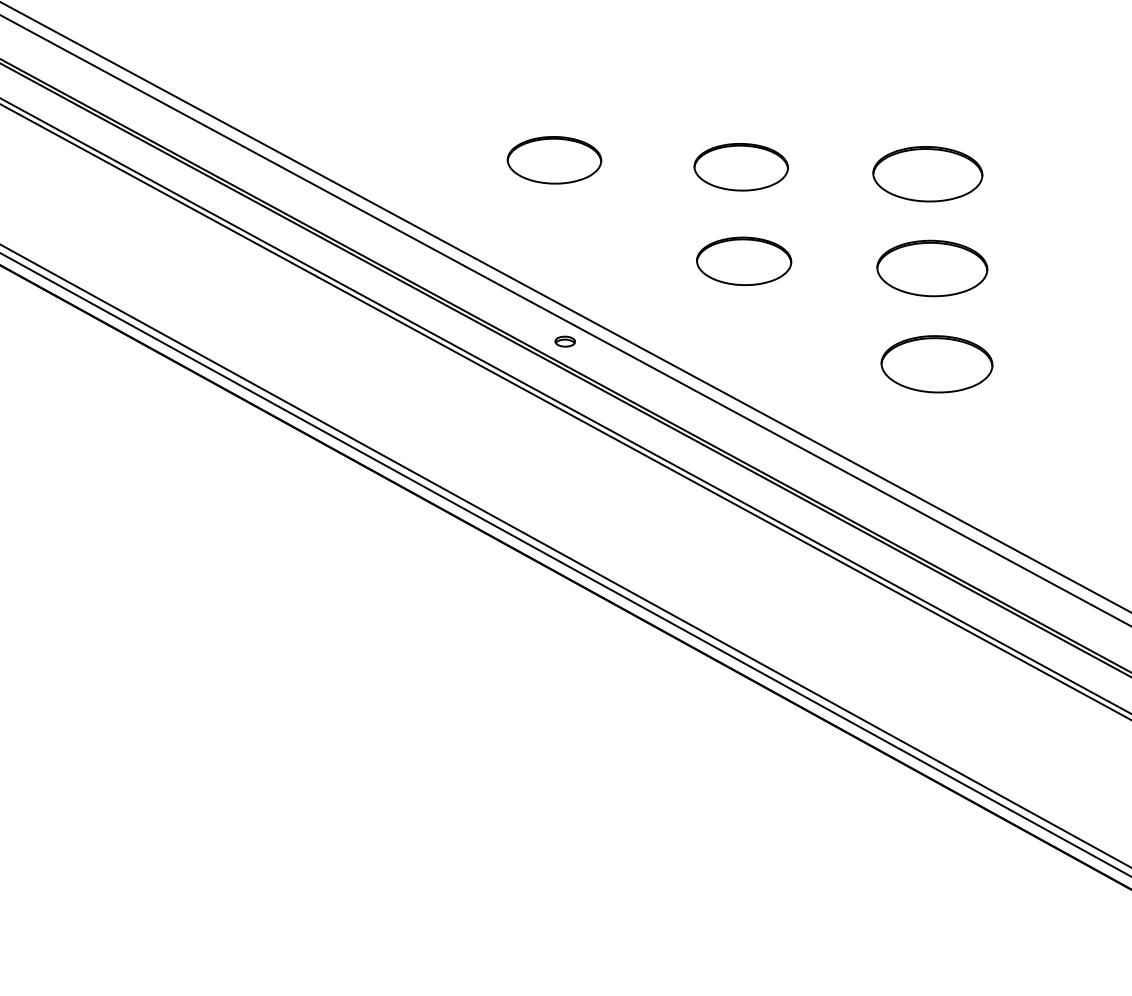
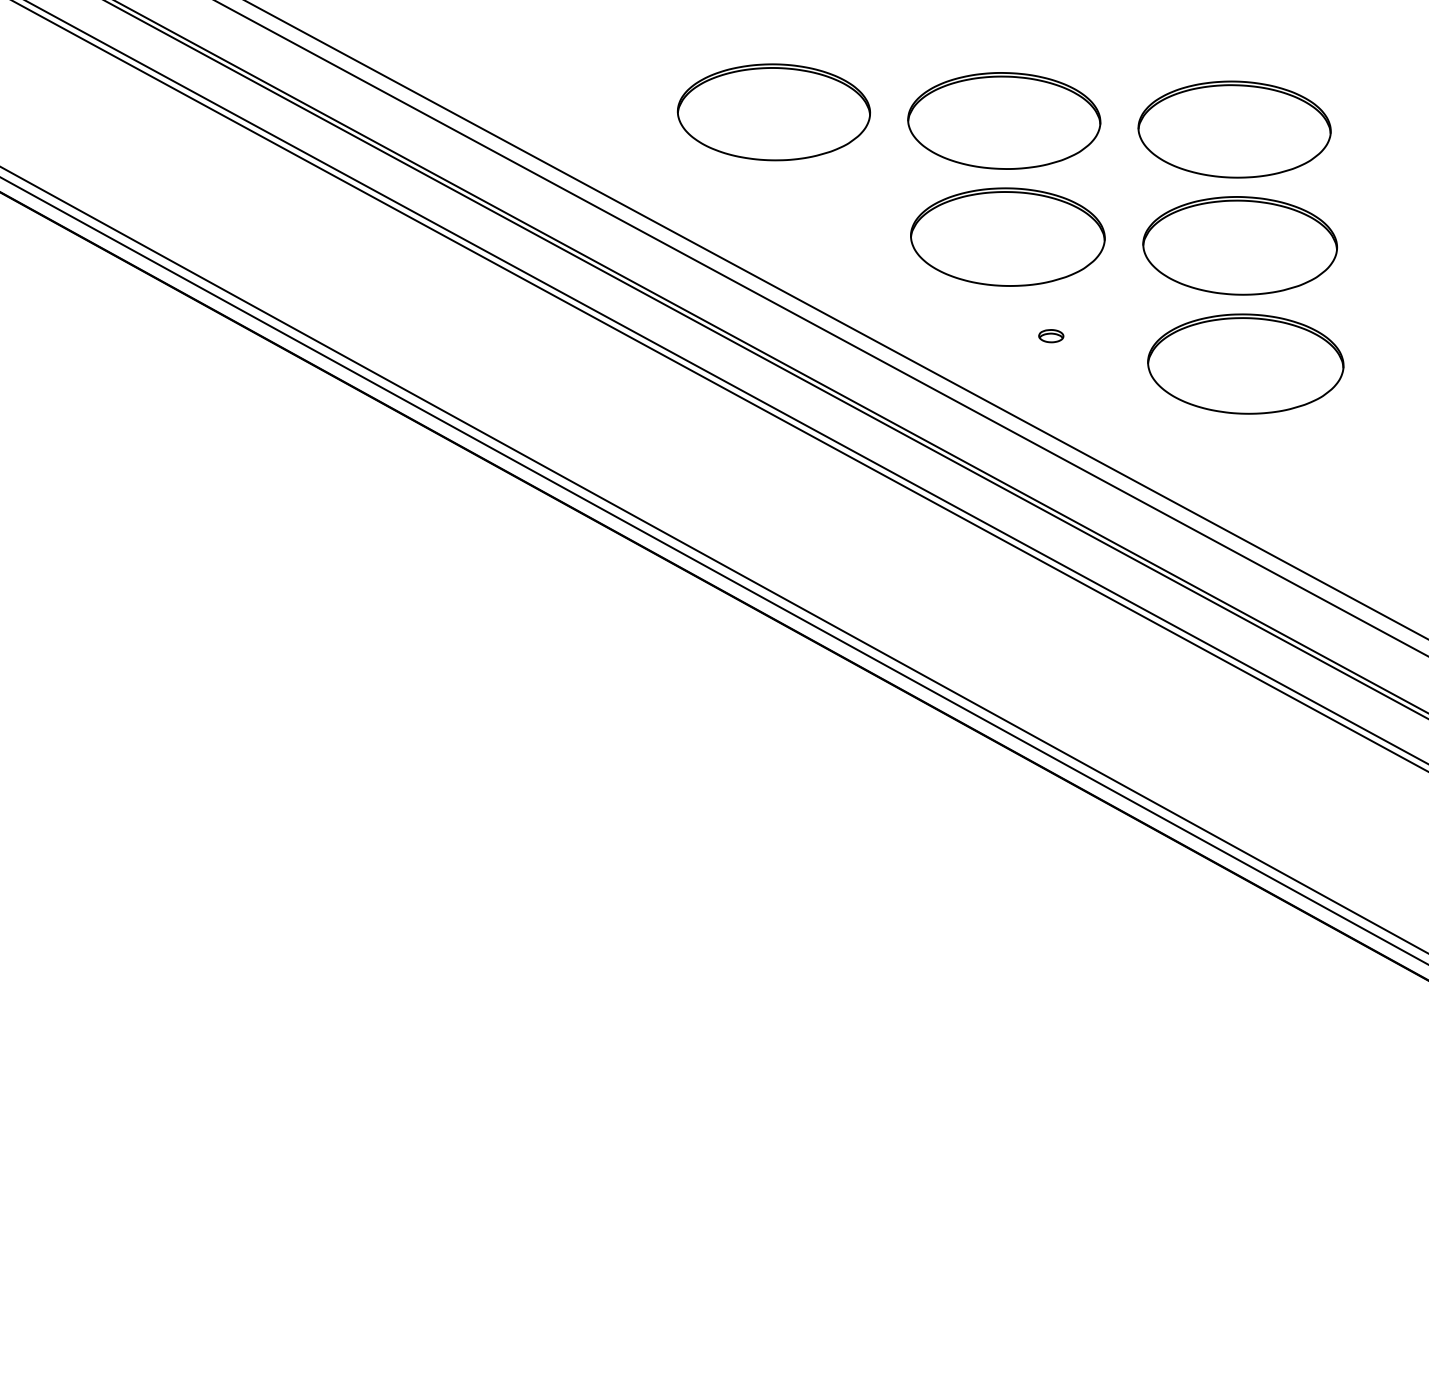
part: (554, 160) -> (773, 112), size x1.67
part: (741, 166) -> (1004, 120), size x1.67
part: (927, 174) -> (1234, 129), size x1.43
part: (743, 260) -> (1007, 236), size x1.67
part: (931, 268) -> (1239, 245), size x1.43
part: (565, 341) -> (1051, 336), moved
part: (936, 363) -> (1245, 363), size x1.43

